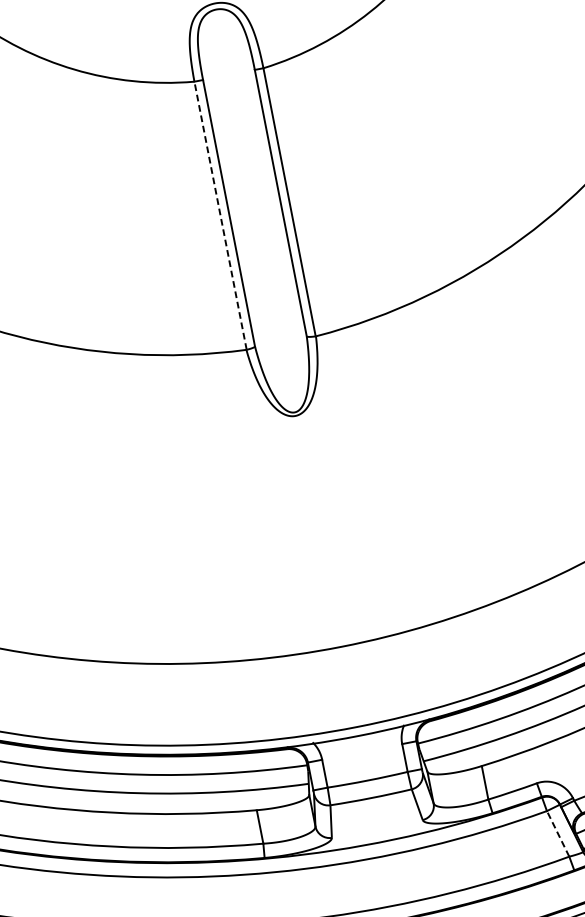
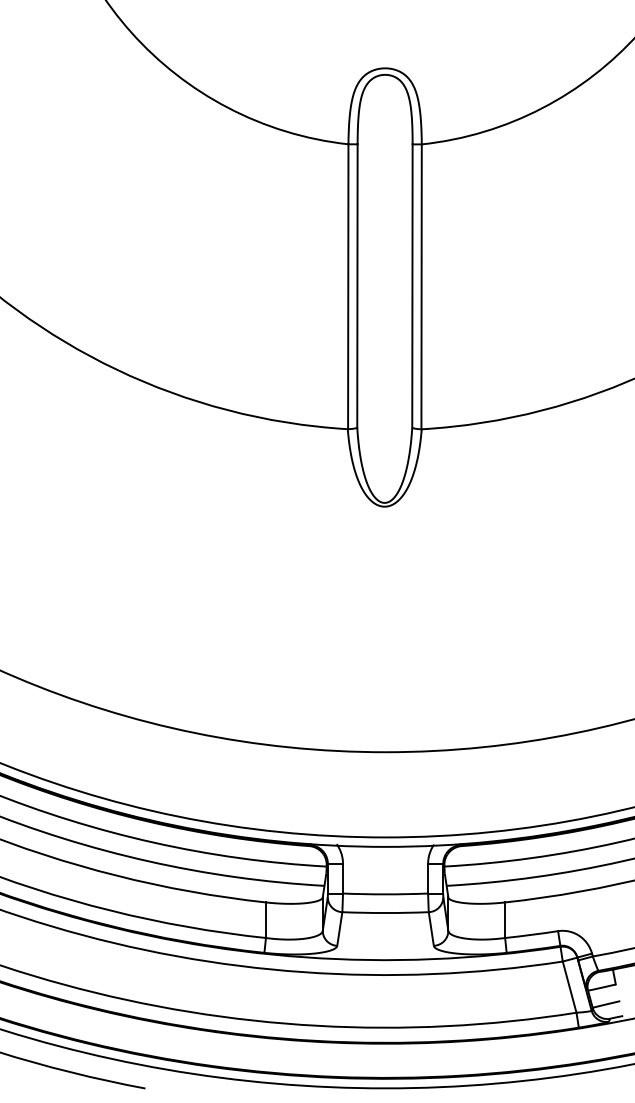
line: (220, 215) -> (348, 286), dashed -> solid
line: (557, 833) -> (569, 986), dashed -> solid

